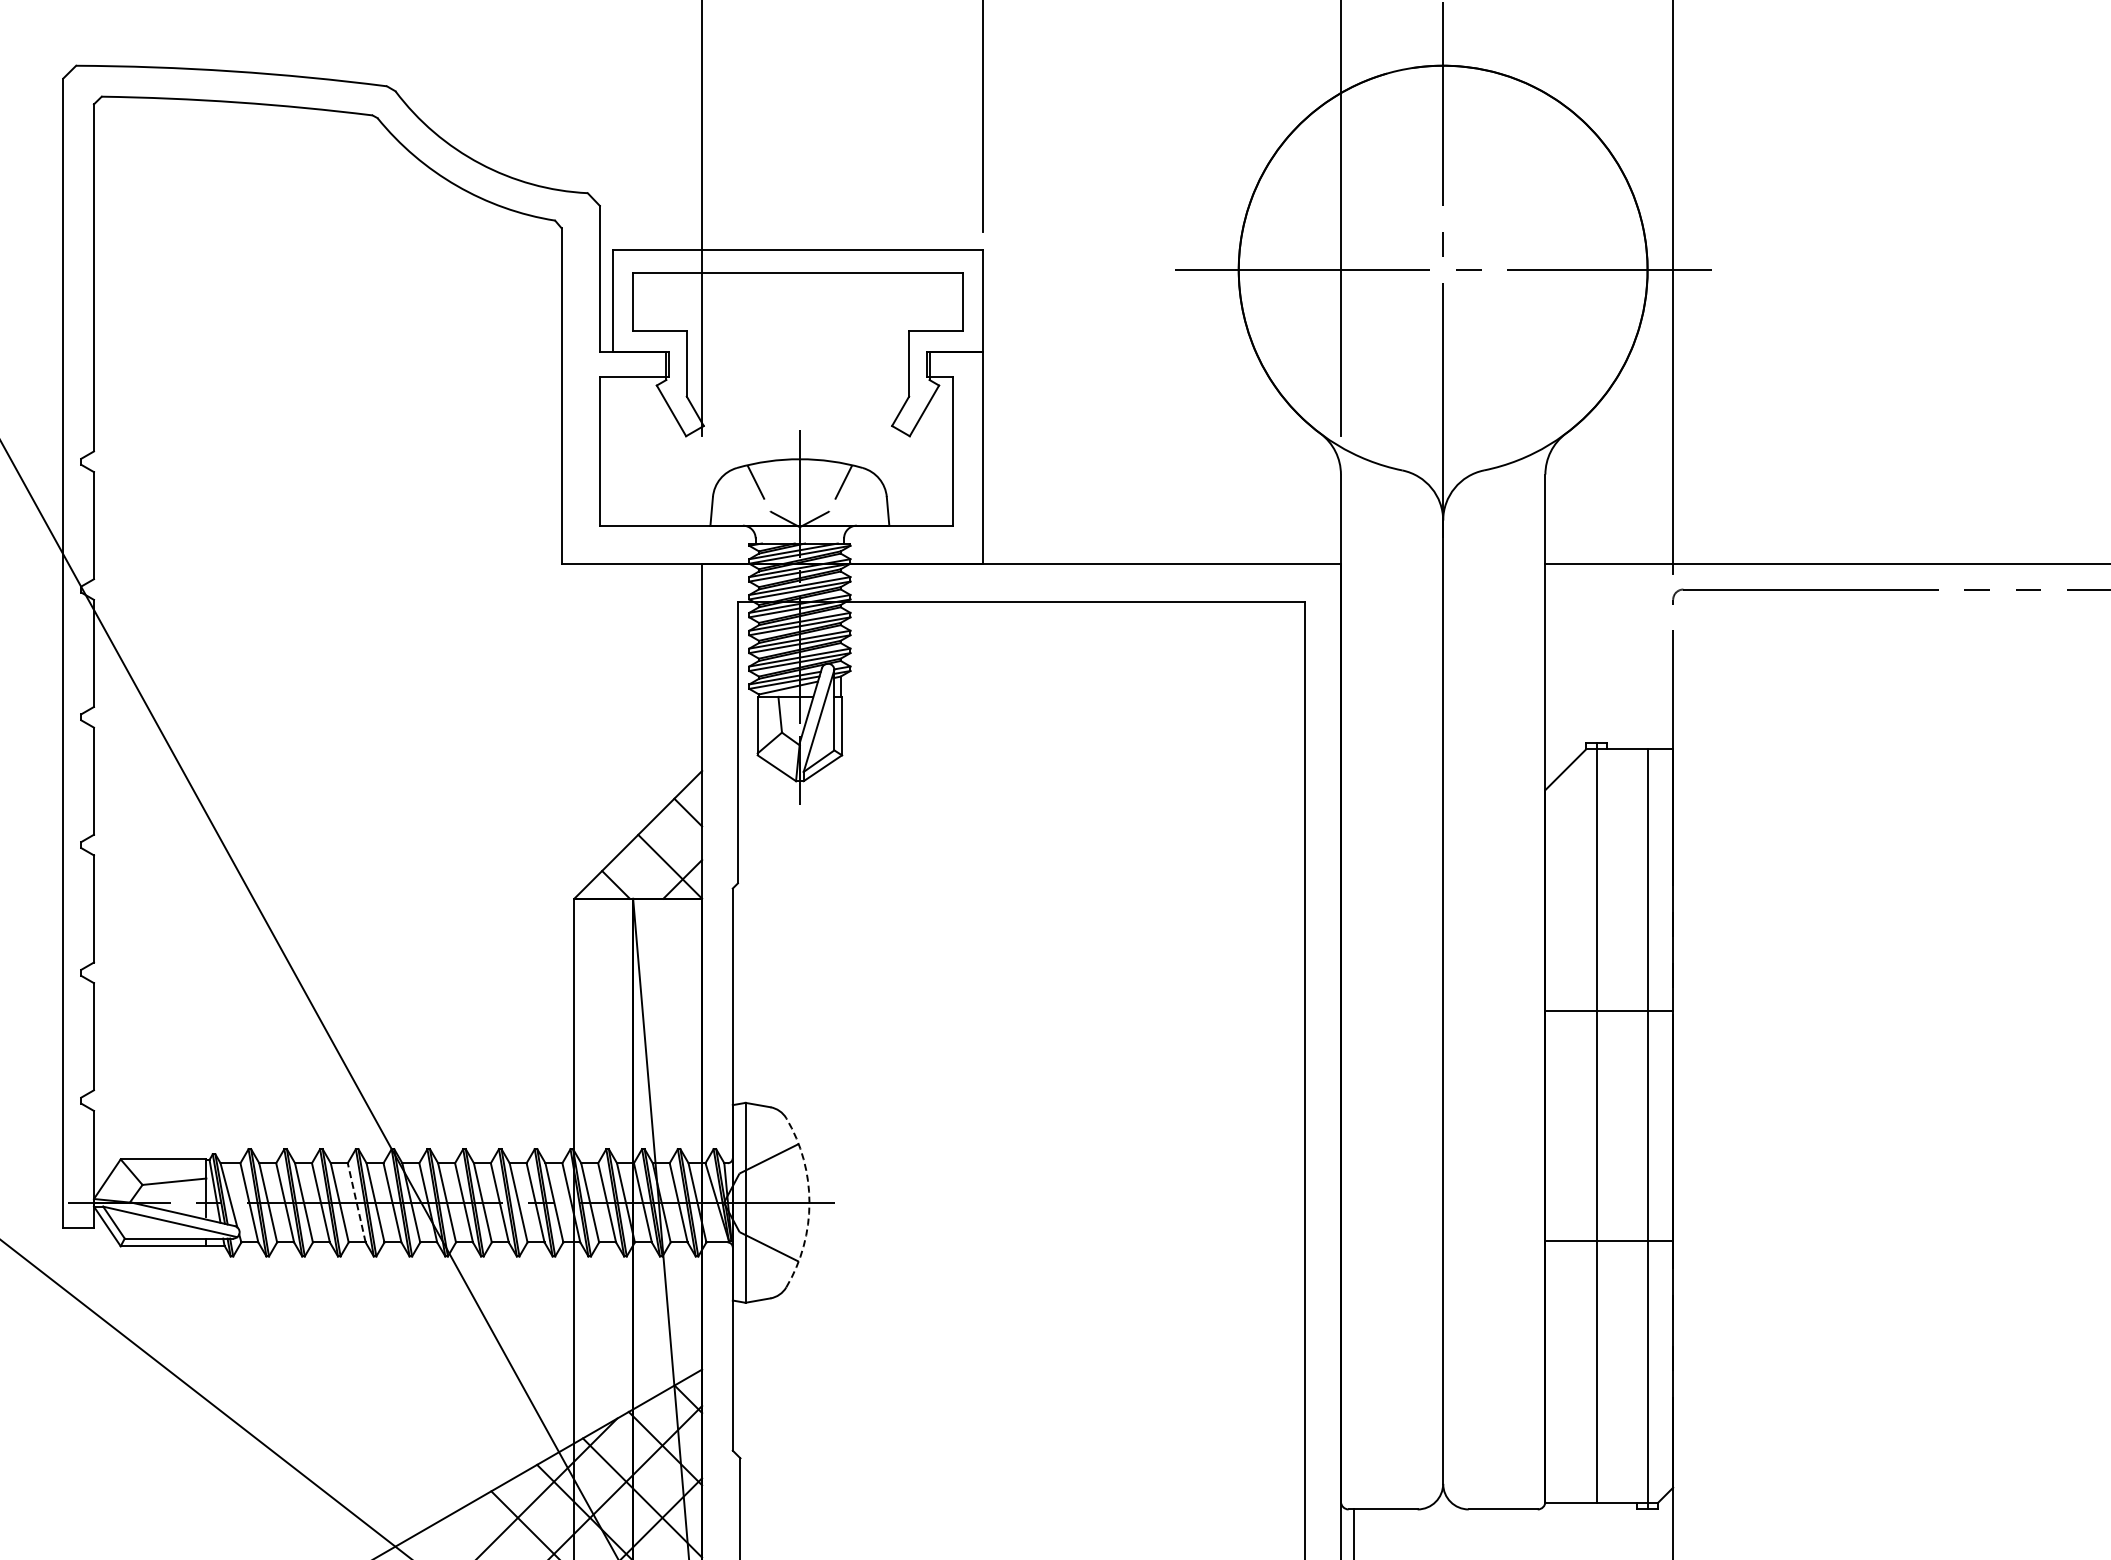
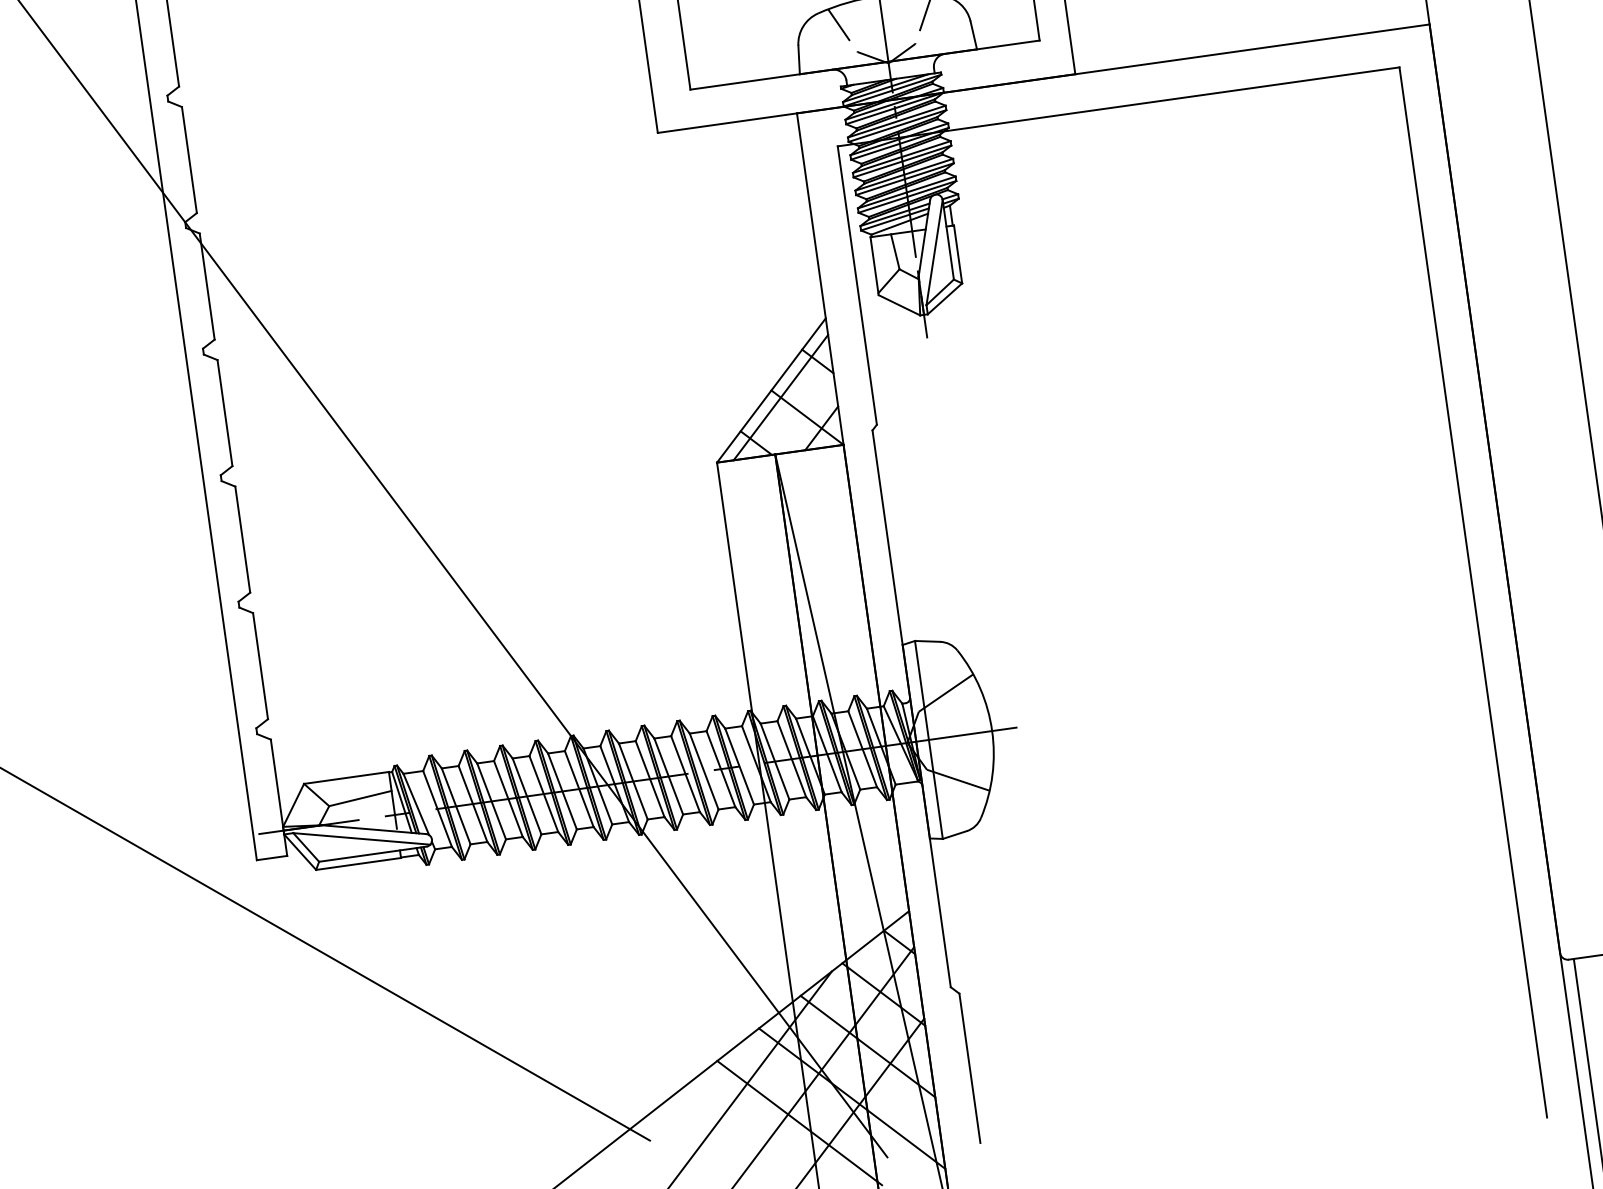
line: (646, 842) -> (780, 396), added
line: (356, 1202) -> (543, 793), dashed -> solid
arc: (809, 1202) -> (992, 730), dashed -> solid

